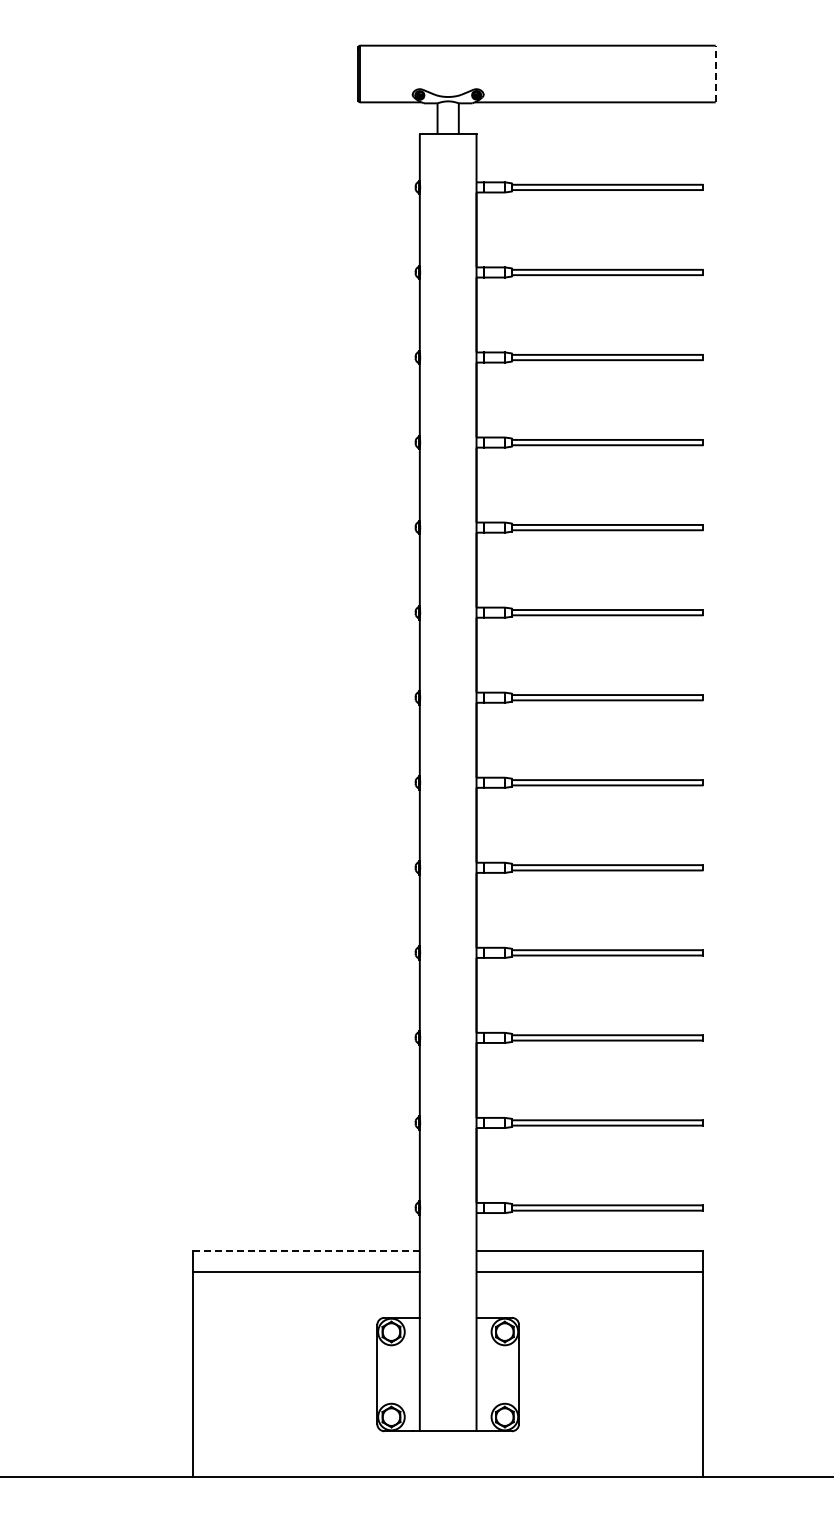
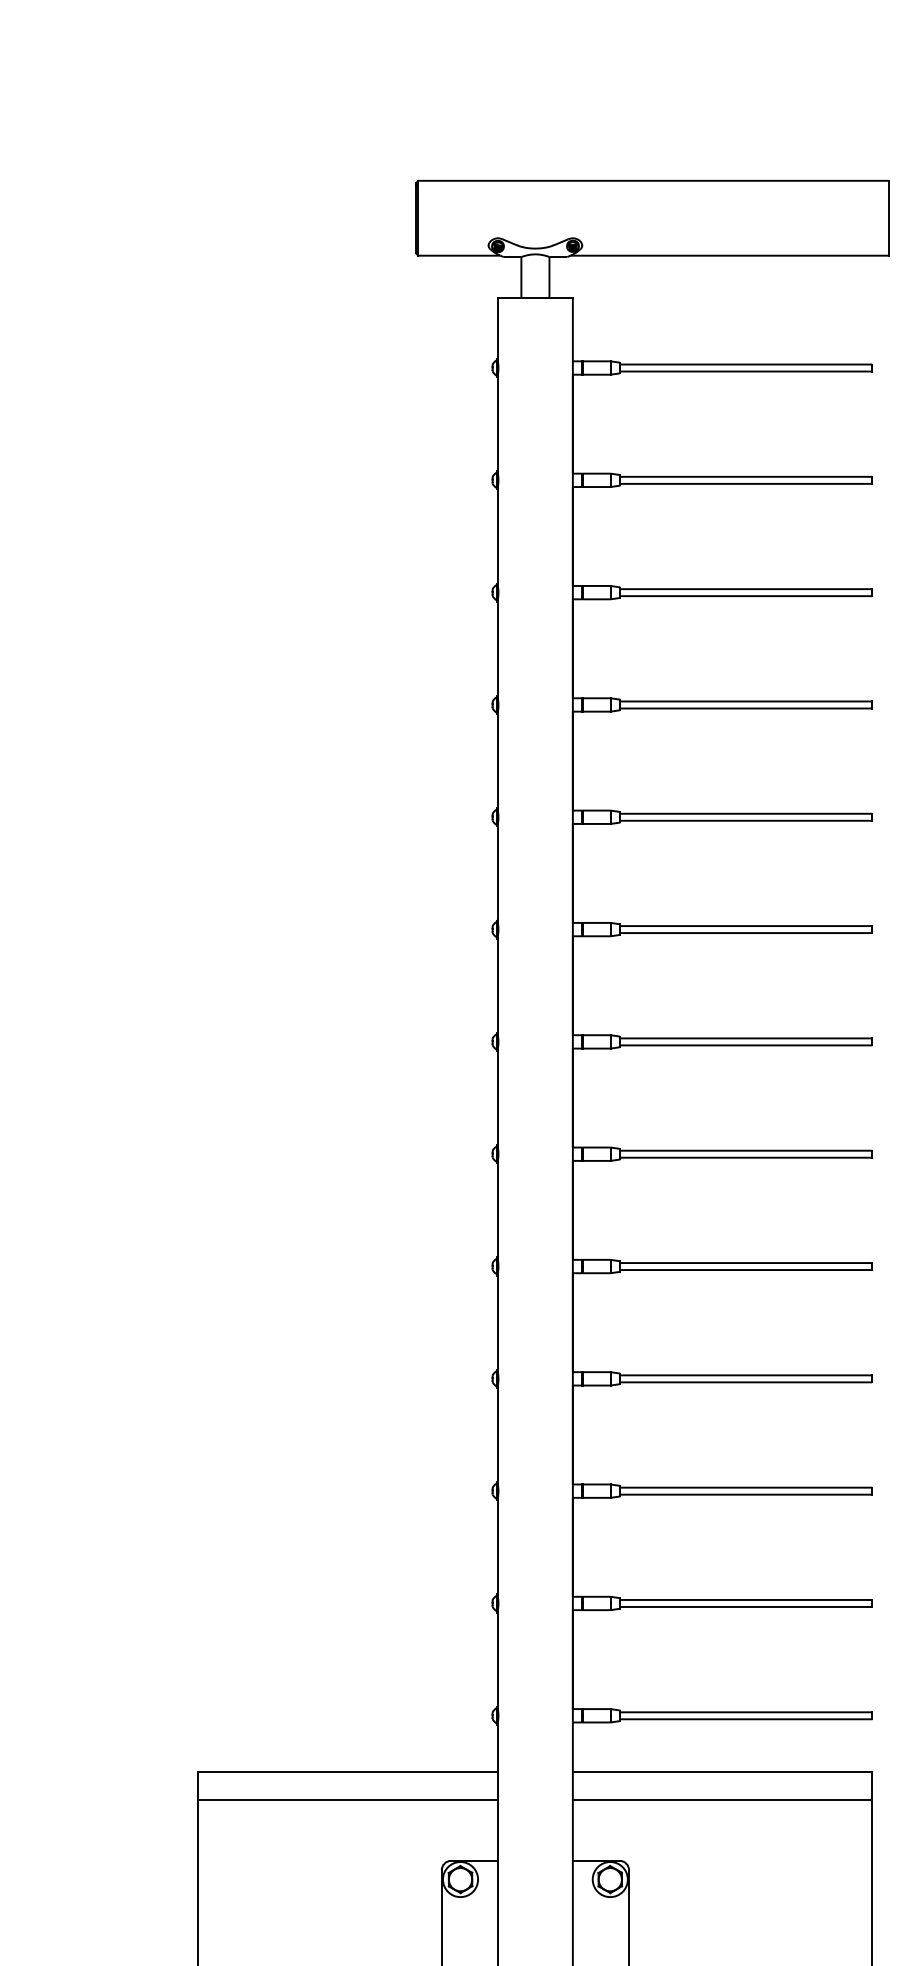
line: (715, 73) -> (888, 217), dashed -> solid
line: (306, 1250) -> (348, 1771), dashed -> solid

